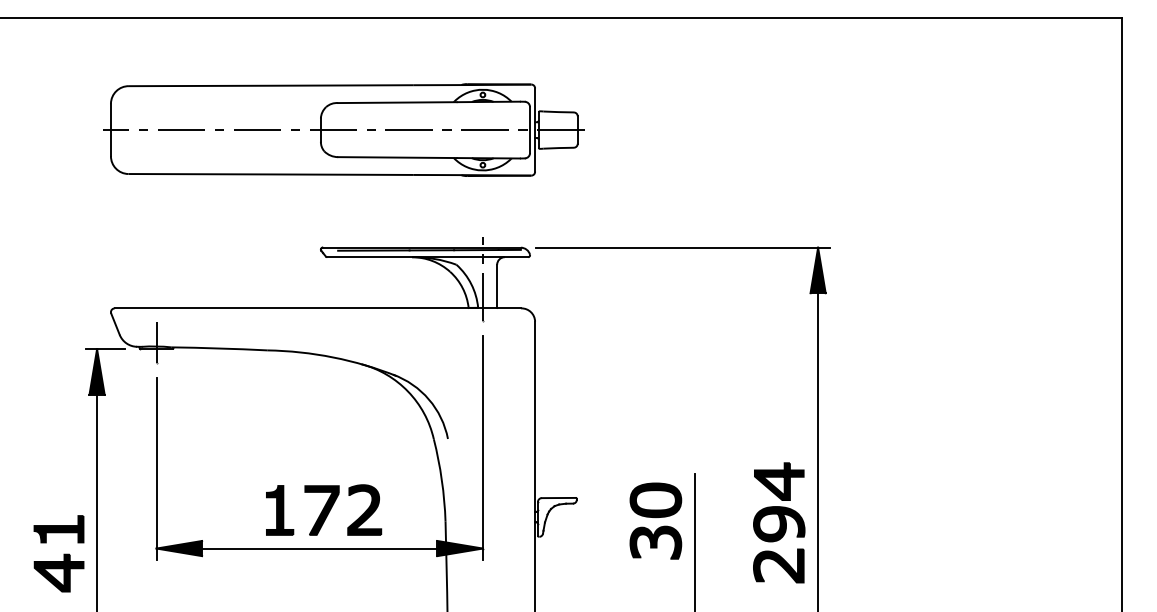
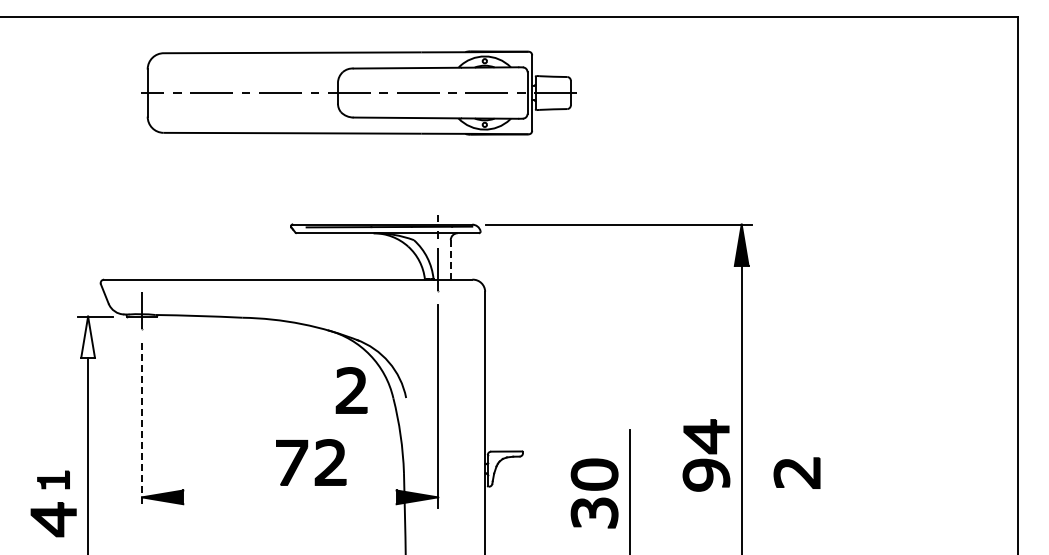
part: (343, 129) -> (358, 92), moved
line: (496, 286) -> (450, 259), solid -> dashed
fill: (97, 371) -> (88, 336), removed
part: (387, 430) -> (351, 390), added
line: (157, 469) -> (142, 425), solid -> dashed
part: (279, 510) -> (253, 462), removed
part: (655, 521) -> (594, 493), moved
part: (58, 528) -> (53, 479), size x0.7
line: (319, 548) -> (289, 497), removed
part: (778, 565) -> (796, 472), moved

